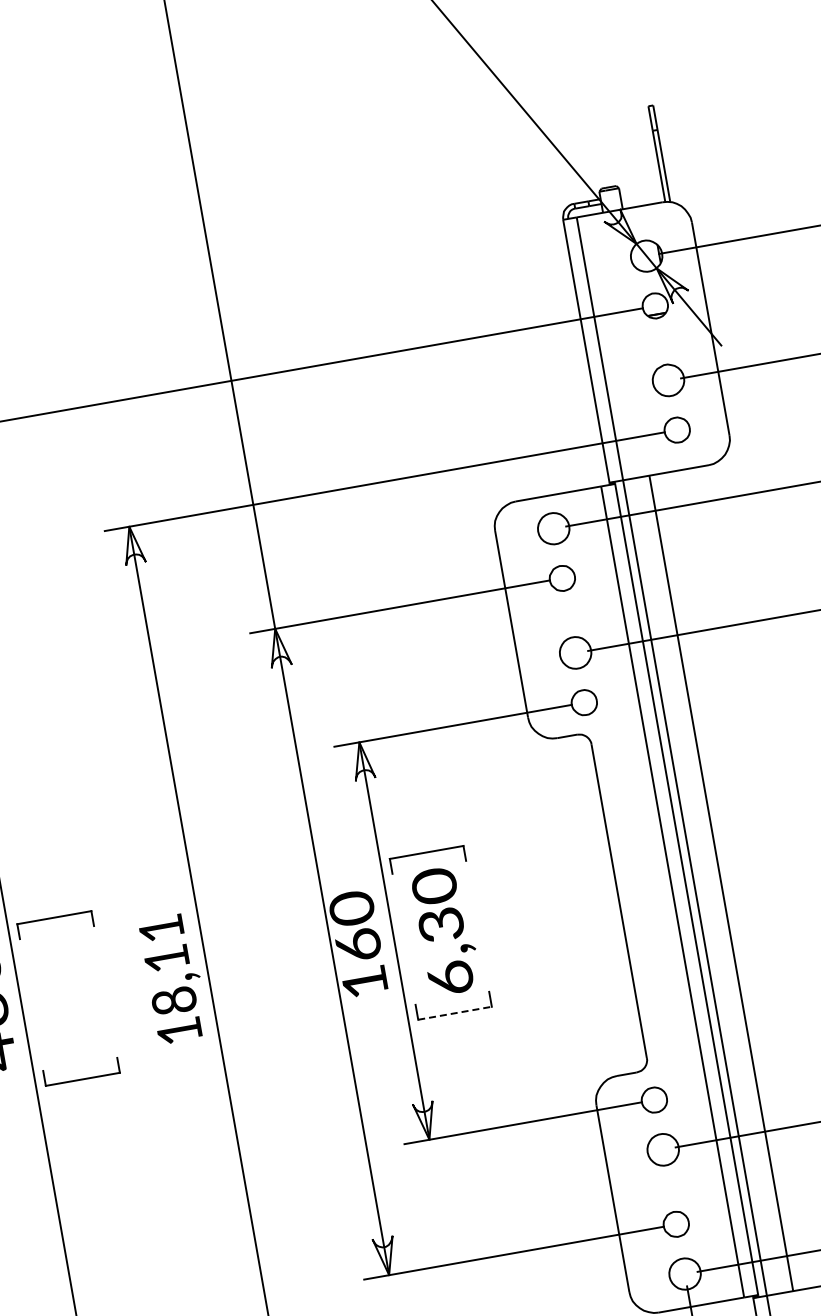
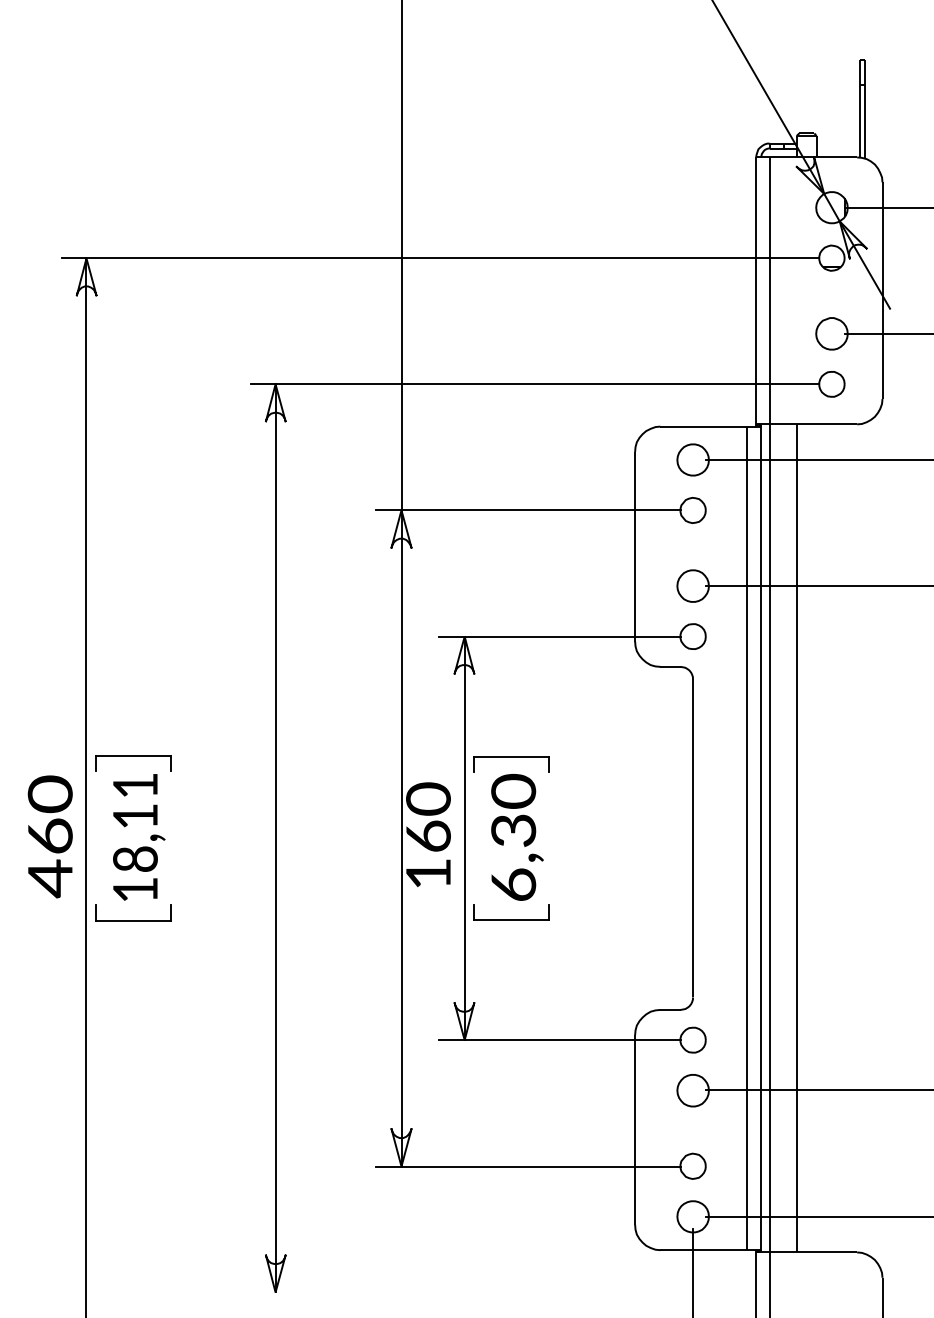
text: (174, 978) -> (139, 837), moved
line: (455, 1013) -> (512, 920), dashed -> solid

